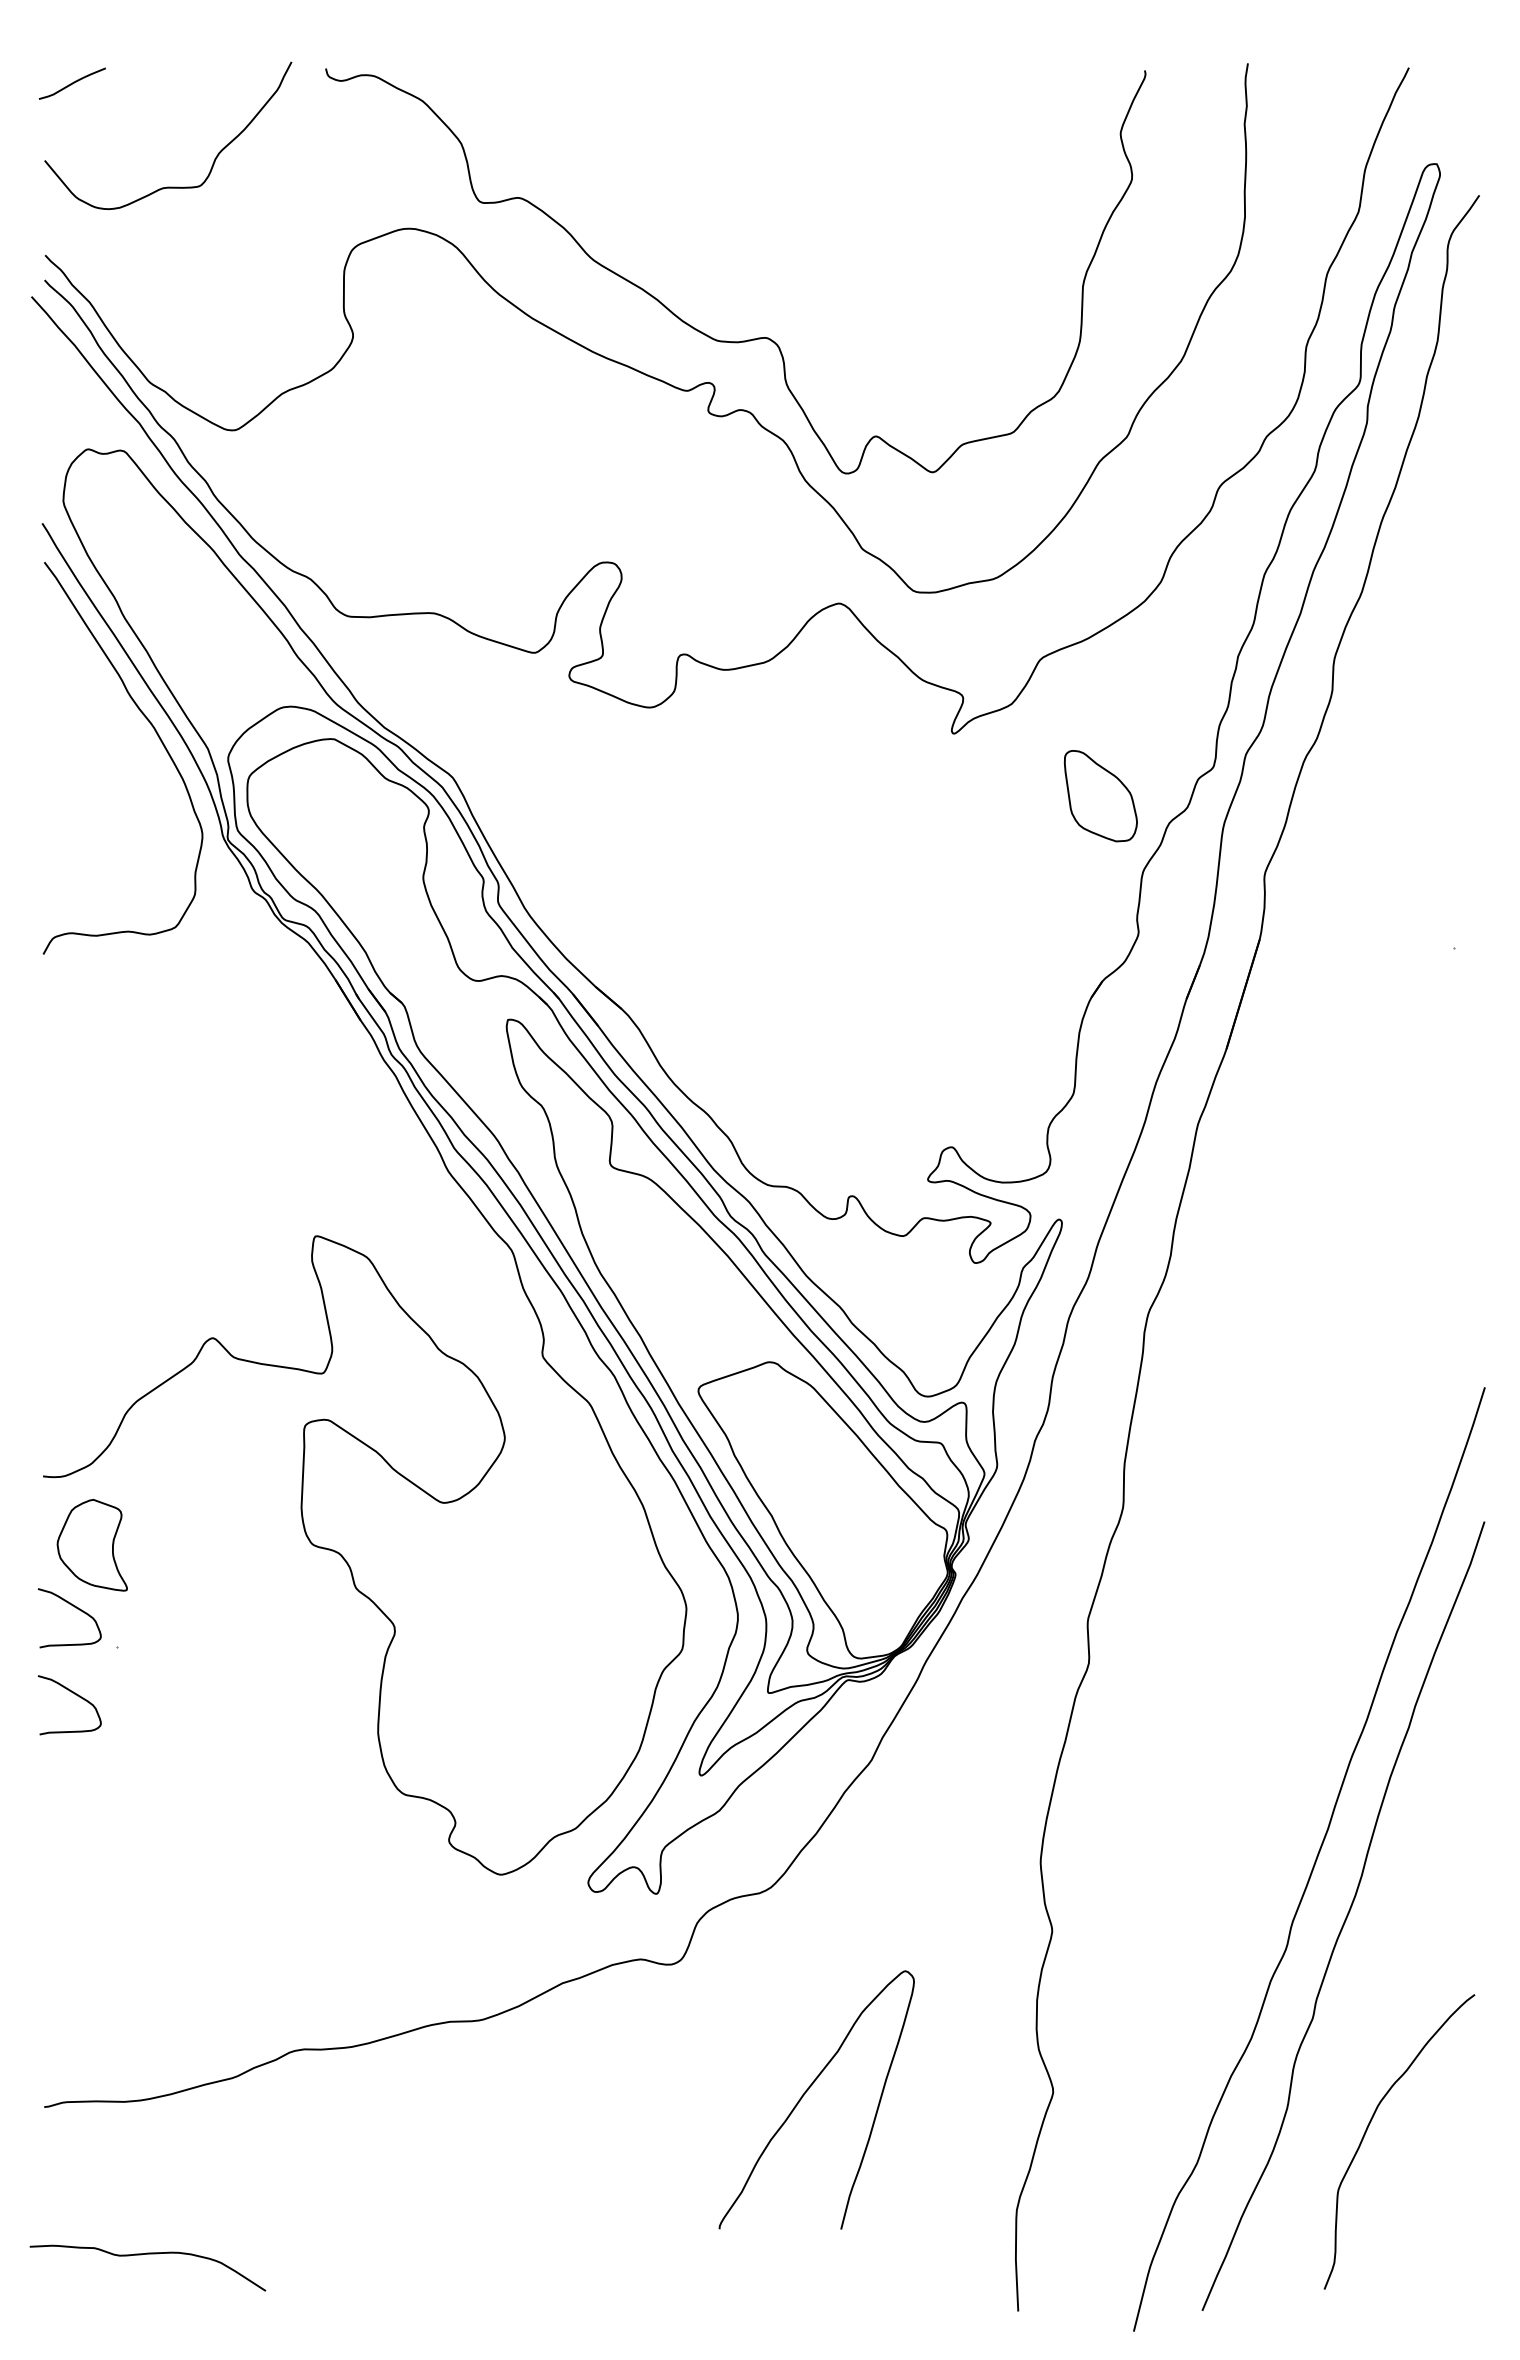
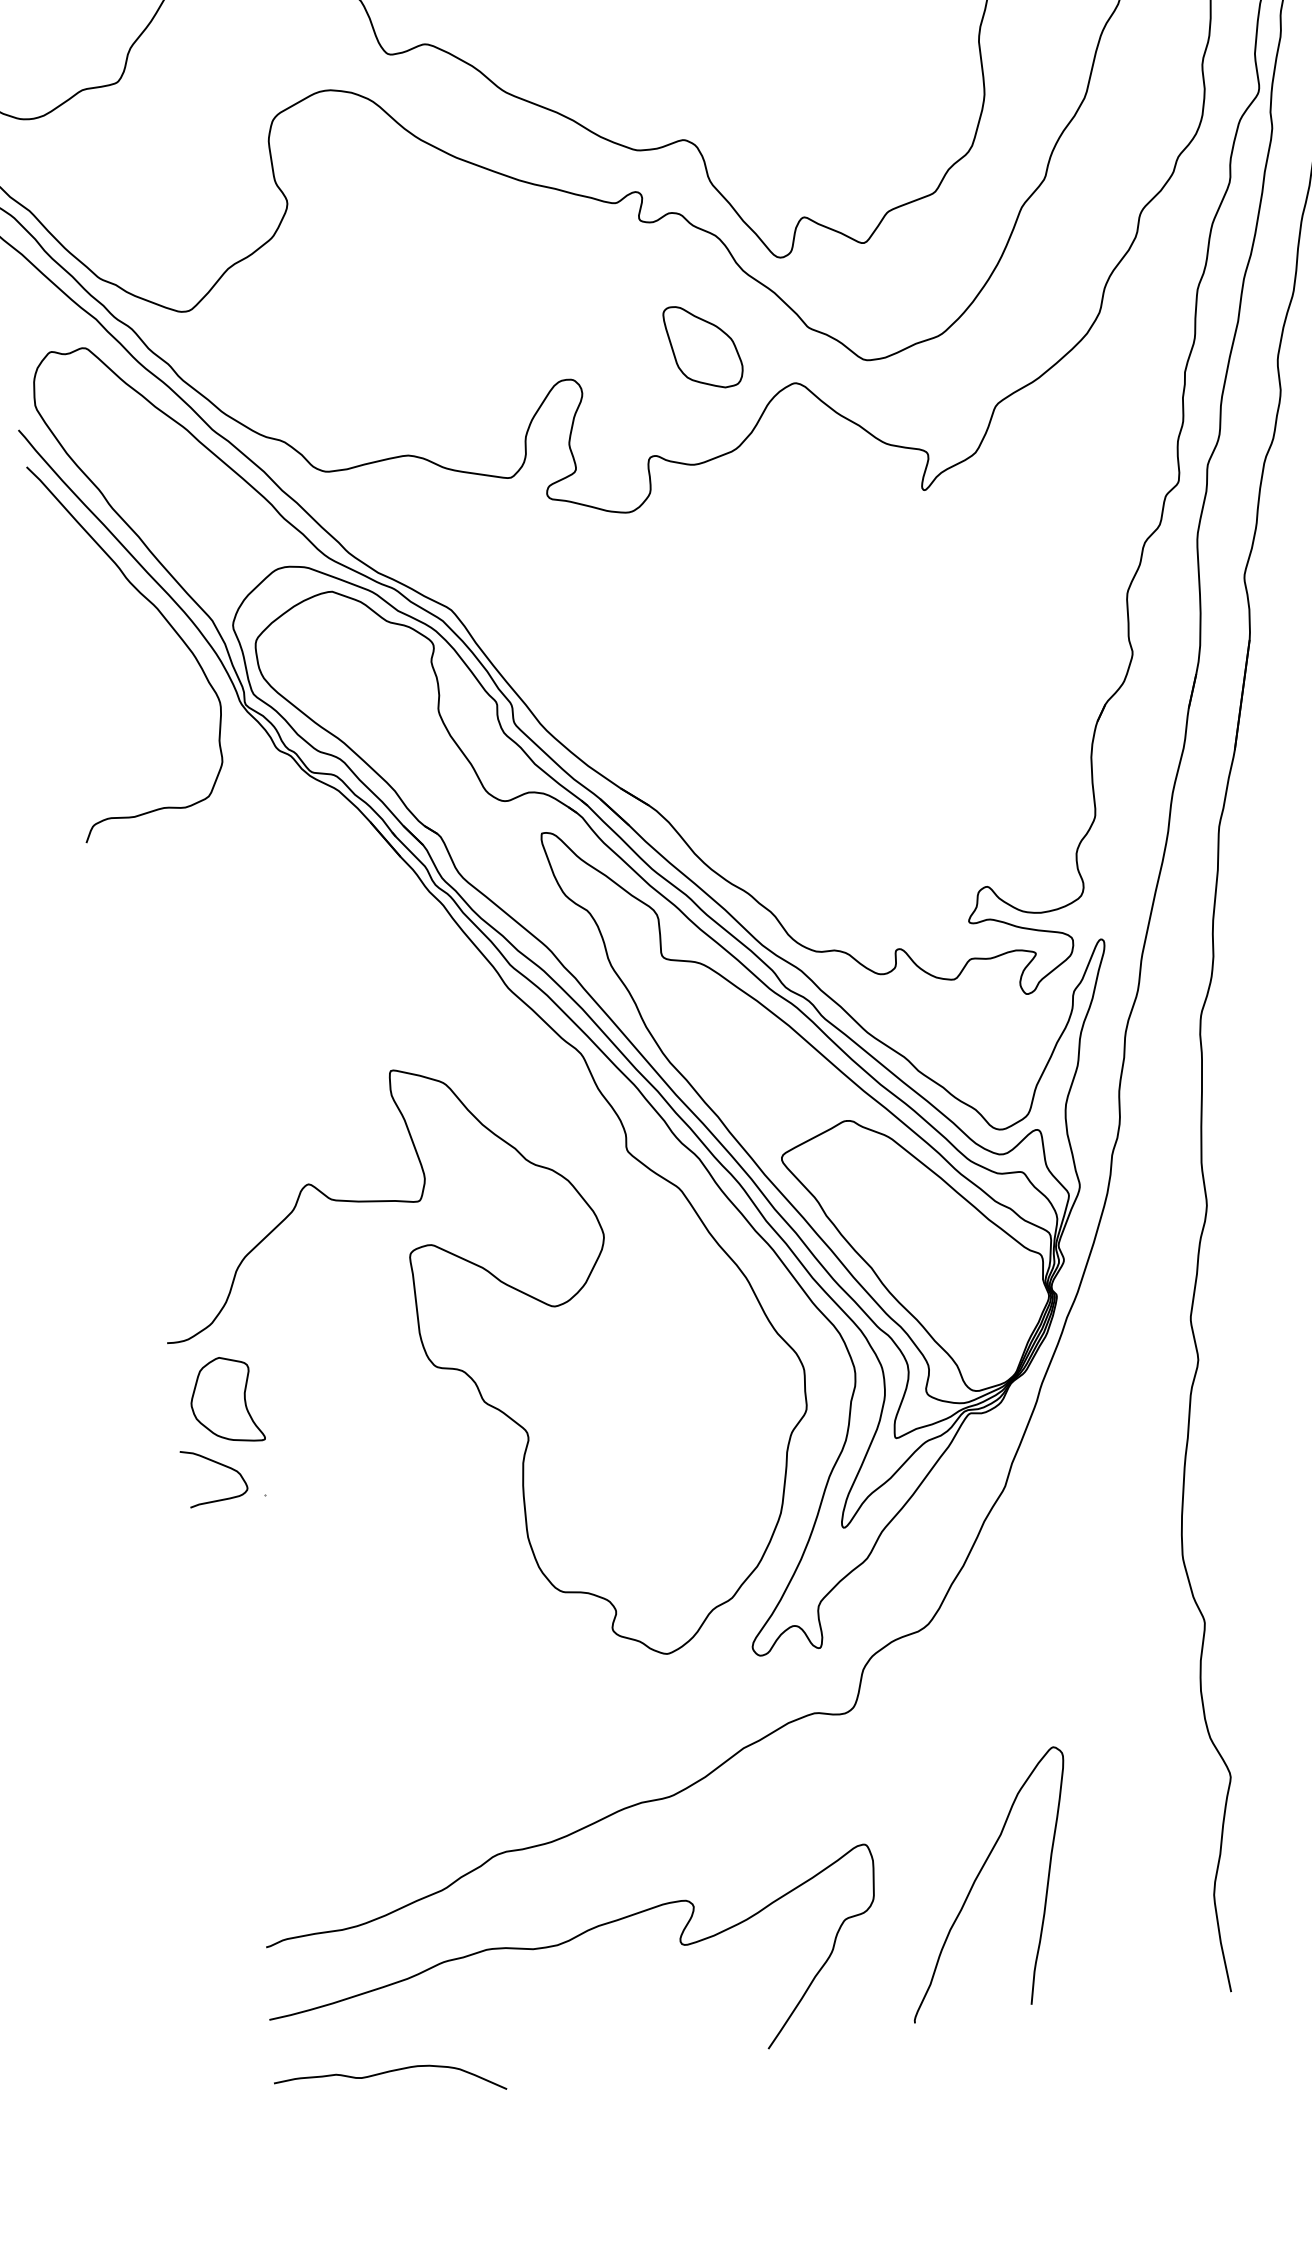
part: (1100, 796) -> (703, 346), moved
curve: (77, 1696) -> (234, 1548), removed
curve: (808, 2090) -> (978, 1876), moved
curve: (348, 2152) -> (564, 1943), added

